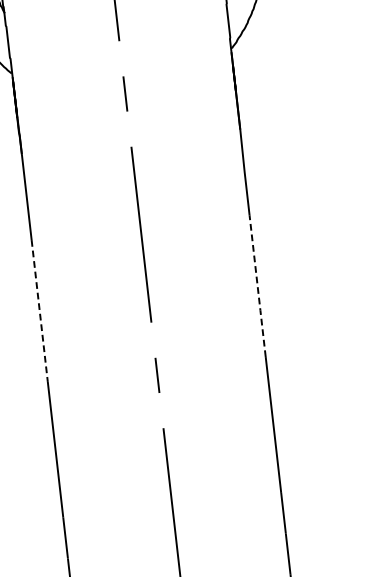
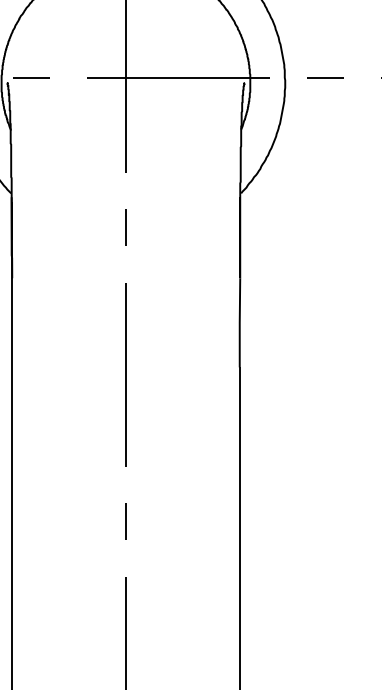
line: (257, 286) -> (239, 441), dashed -> solid
line: (40, 310) -> (12, 441), dashed -> solid

